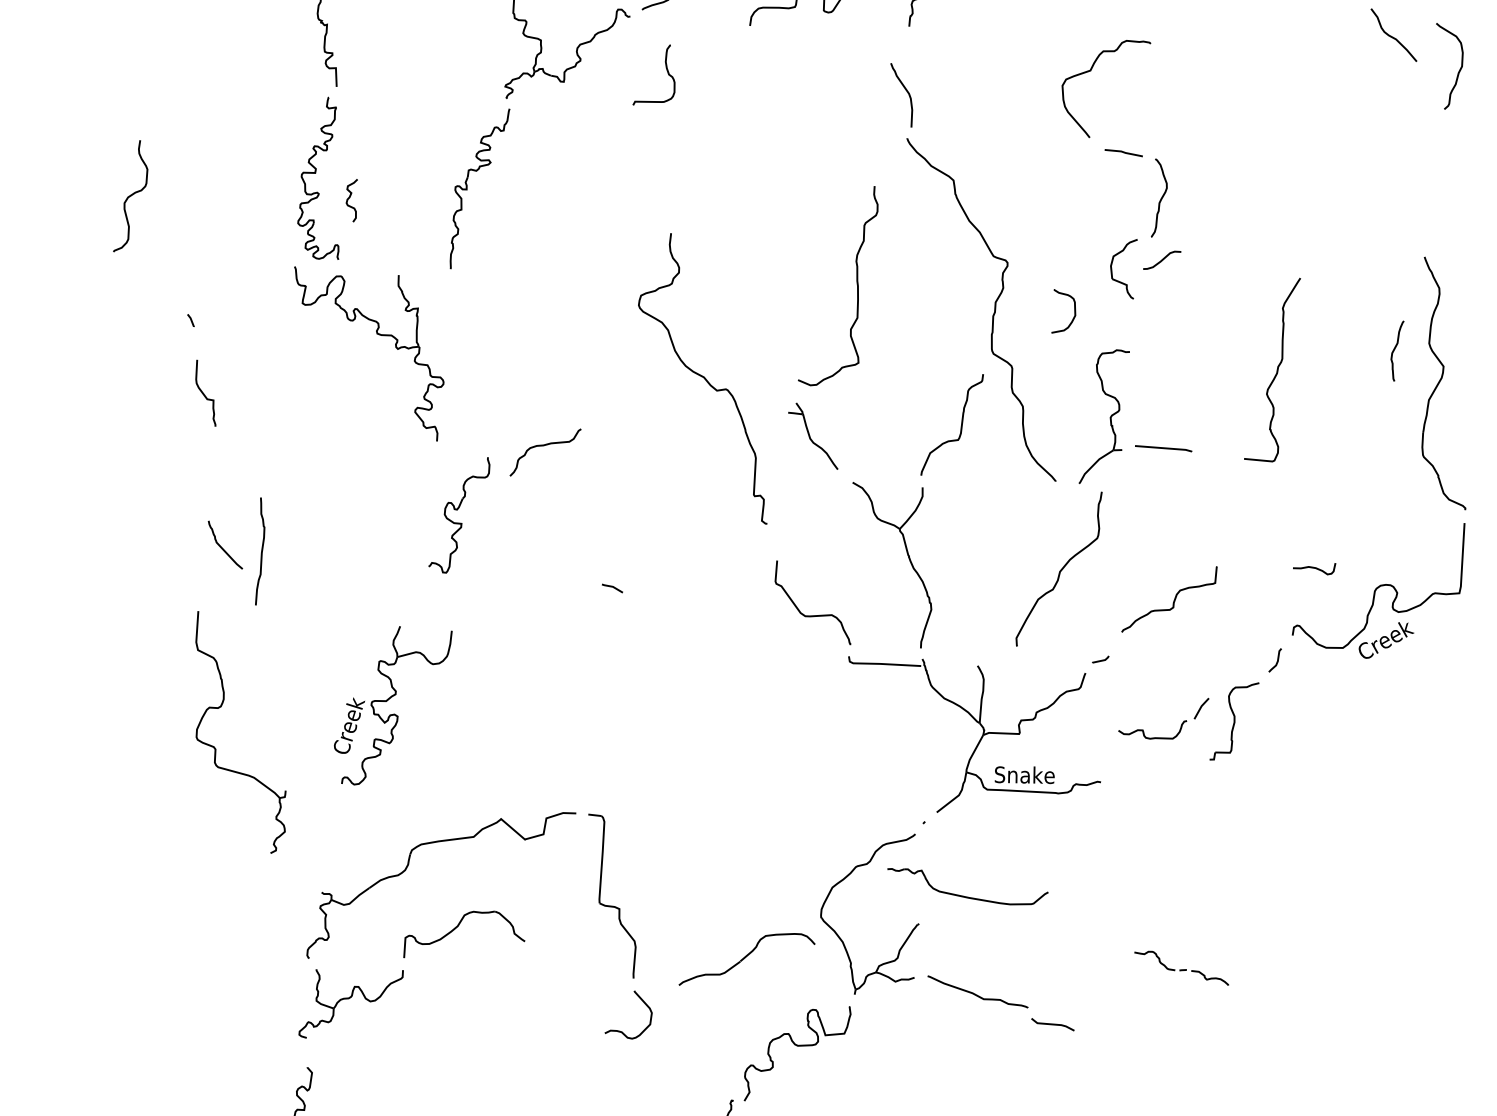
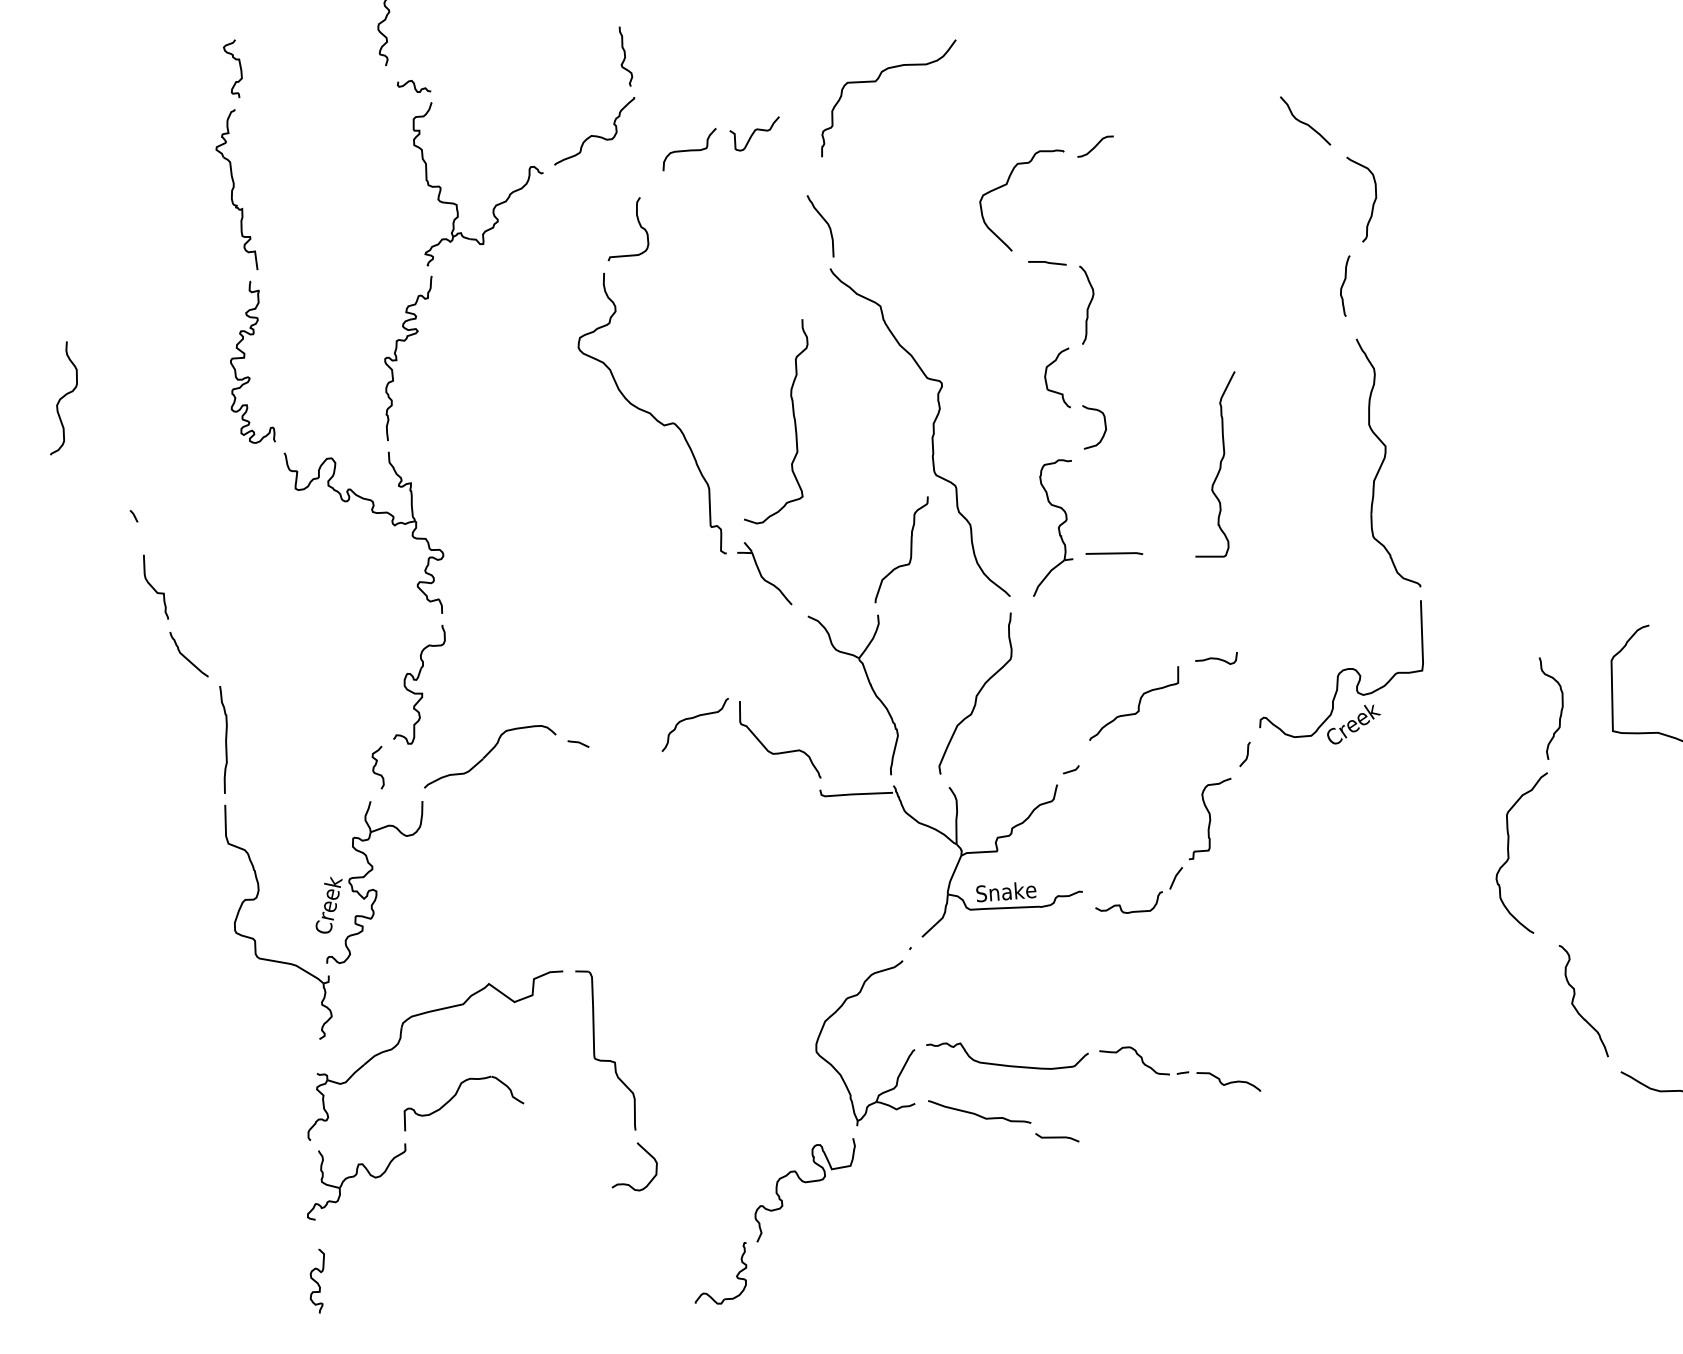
curve: (666, 70) -> (638, 223), moved
curve: (1457, 72) -> (1372, 204), moved
curve: (350, 198) -> (376, 765), moved
curve: (1162, 260) -> (1095, 146), moved
curve: (1073, 312) -> (1104, 426), moved
part: (377, 335) -> (373, 513), moved
curve: (1394, 350) -> (1343, 285), moved
curve: (705, 377) -> (651, 413), moved
curve: (542, 446) -> (691, 719), moved
curve: (221, 546) -> (185, 656), moved
curve: (1314, 567) -> (1216, 658), moved
curve: (1060, 570) -> (976, 694), moved
part: (1181, 724) -> (1157, 895), moved
part: (216, 747) -> (255, 939), moved
part: (965, 895) -> (1006, 1064), moved
part: (747, 959) -> (490, 756), moved
part: (1181, 967) -> (1180, 1068), size x1.67

